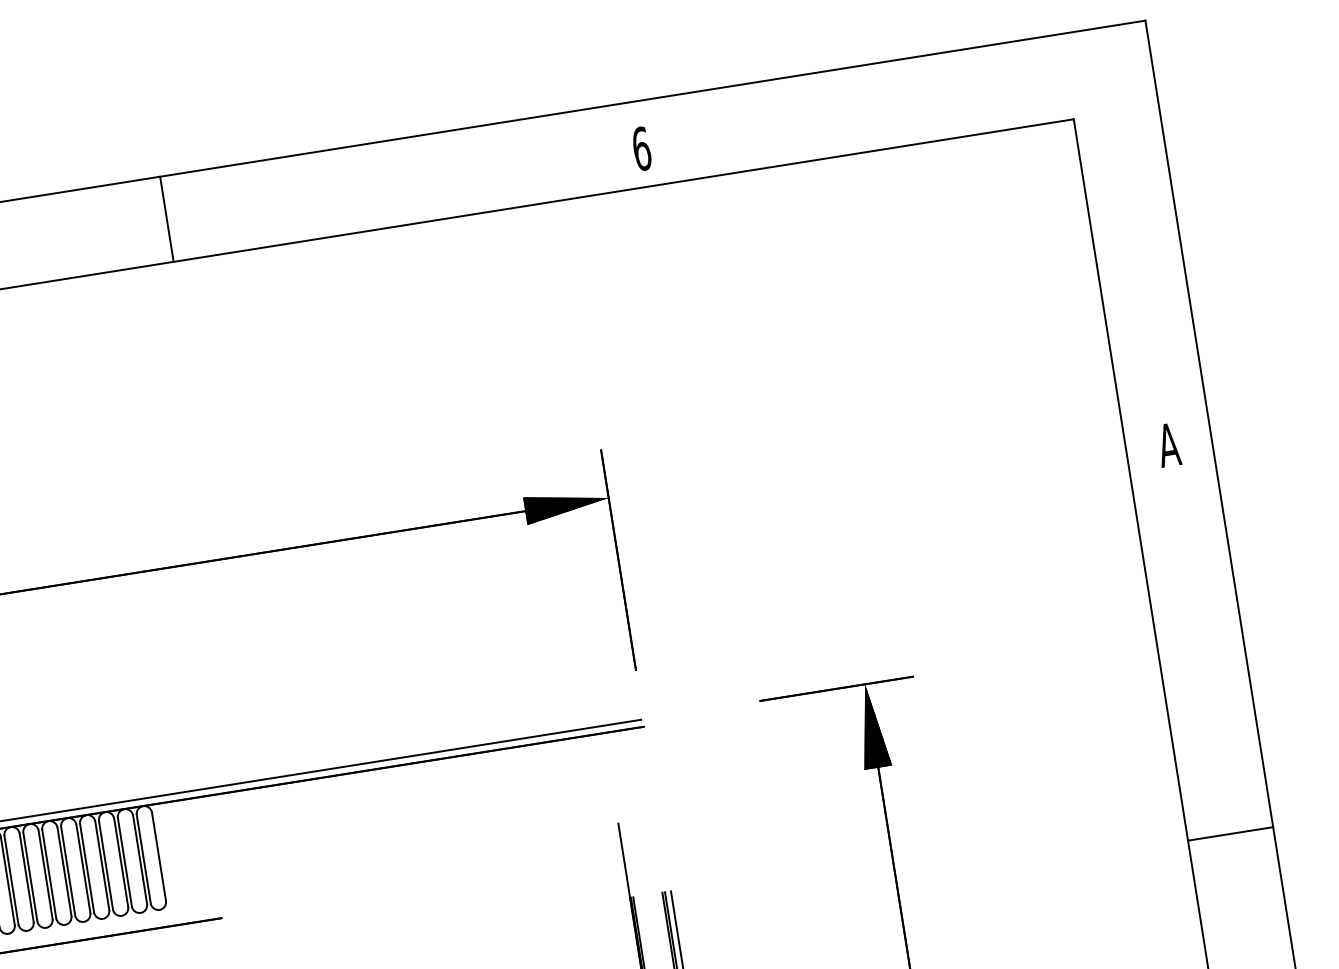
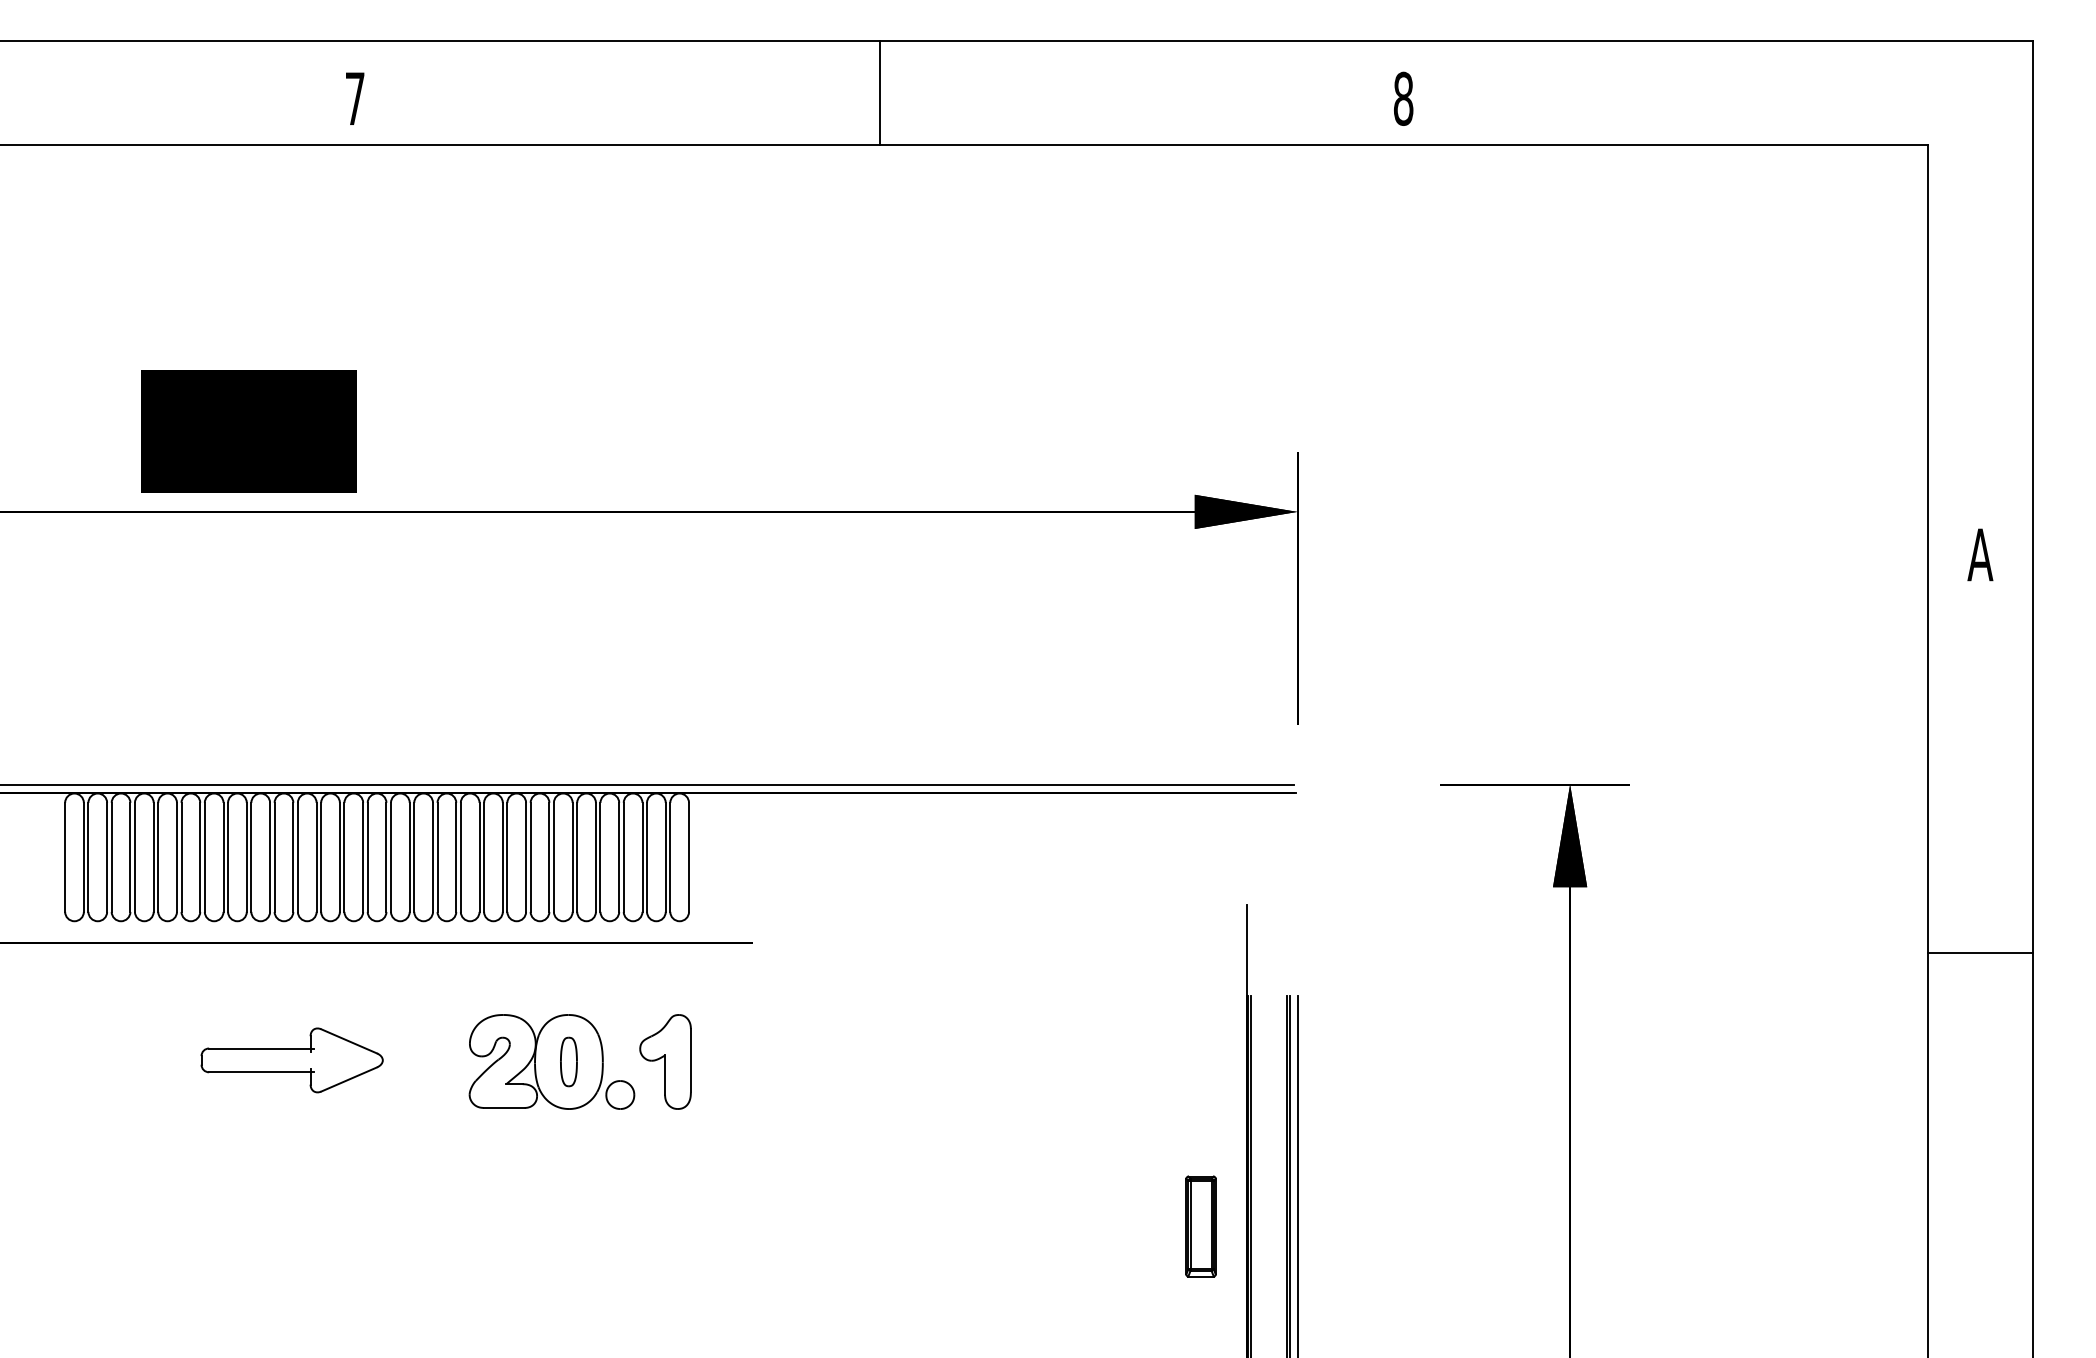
text: (641, 148) -> (1403, 98), 6 -> 8
line: (166, 218) -> (879, 92), moved
line: (1230, 833) -> (1980, 952), moved

